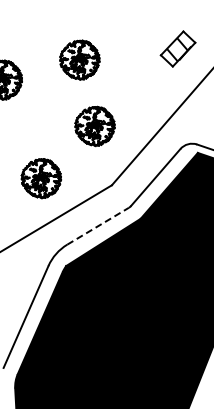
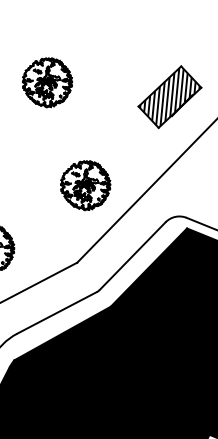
part: (177, 48) -> (169, 96), size x1.43
part: (79, 59) -> (47, 81), moved
part: (94, 126) -> (84, 185), moved
line: (98, 226) -> (57, 313), dashed -> solid

